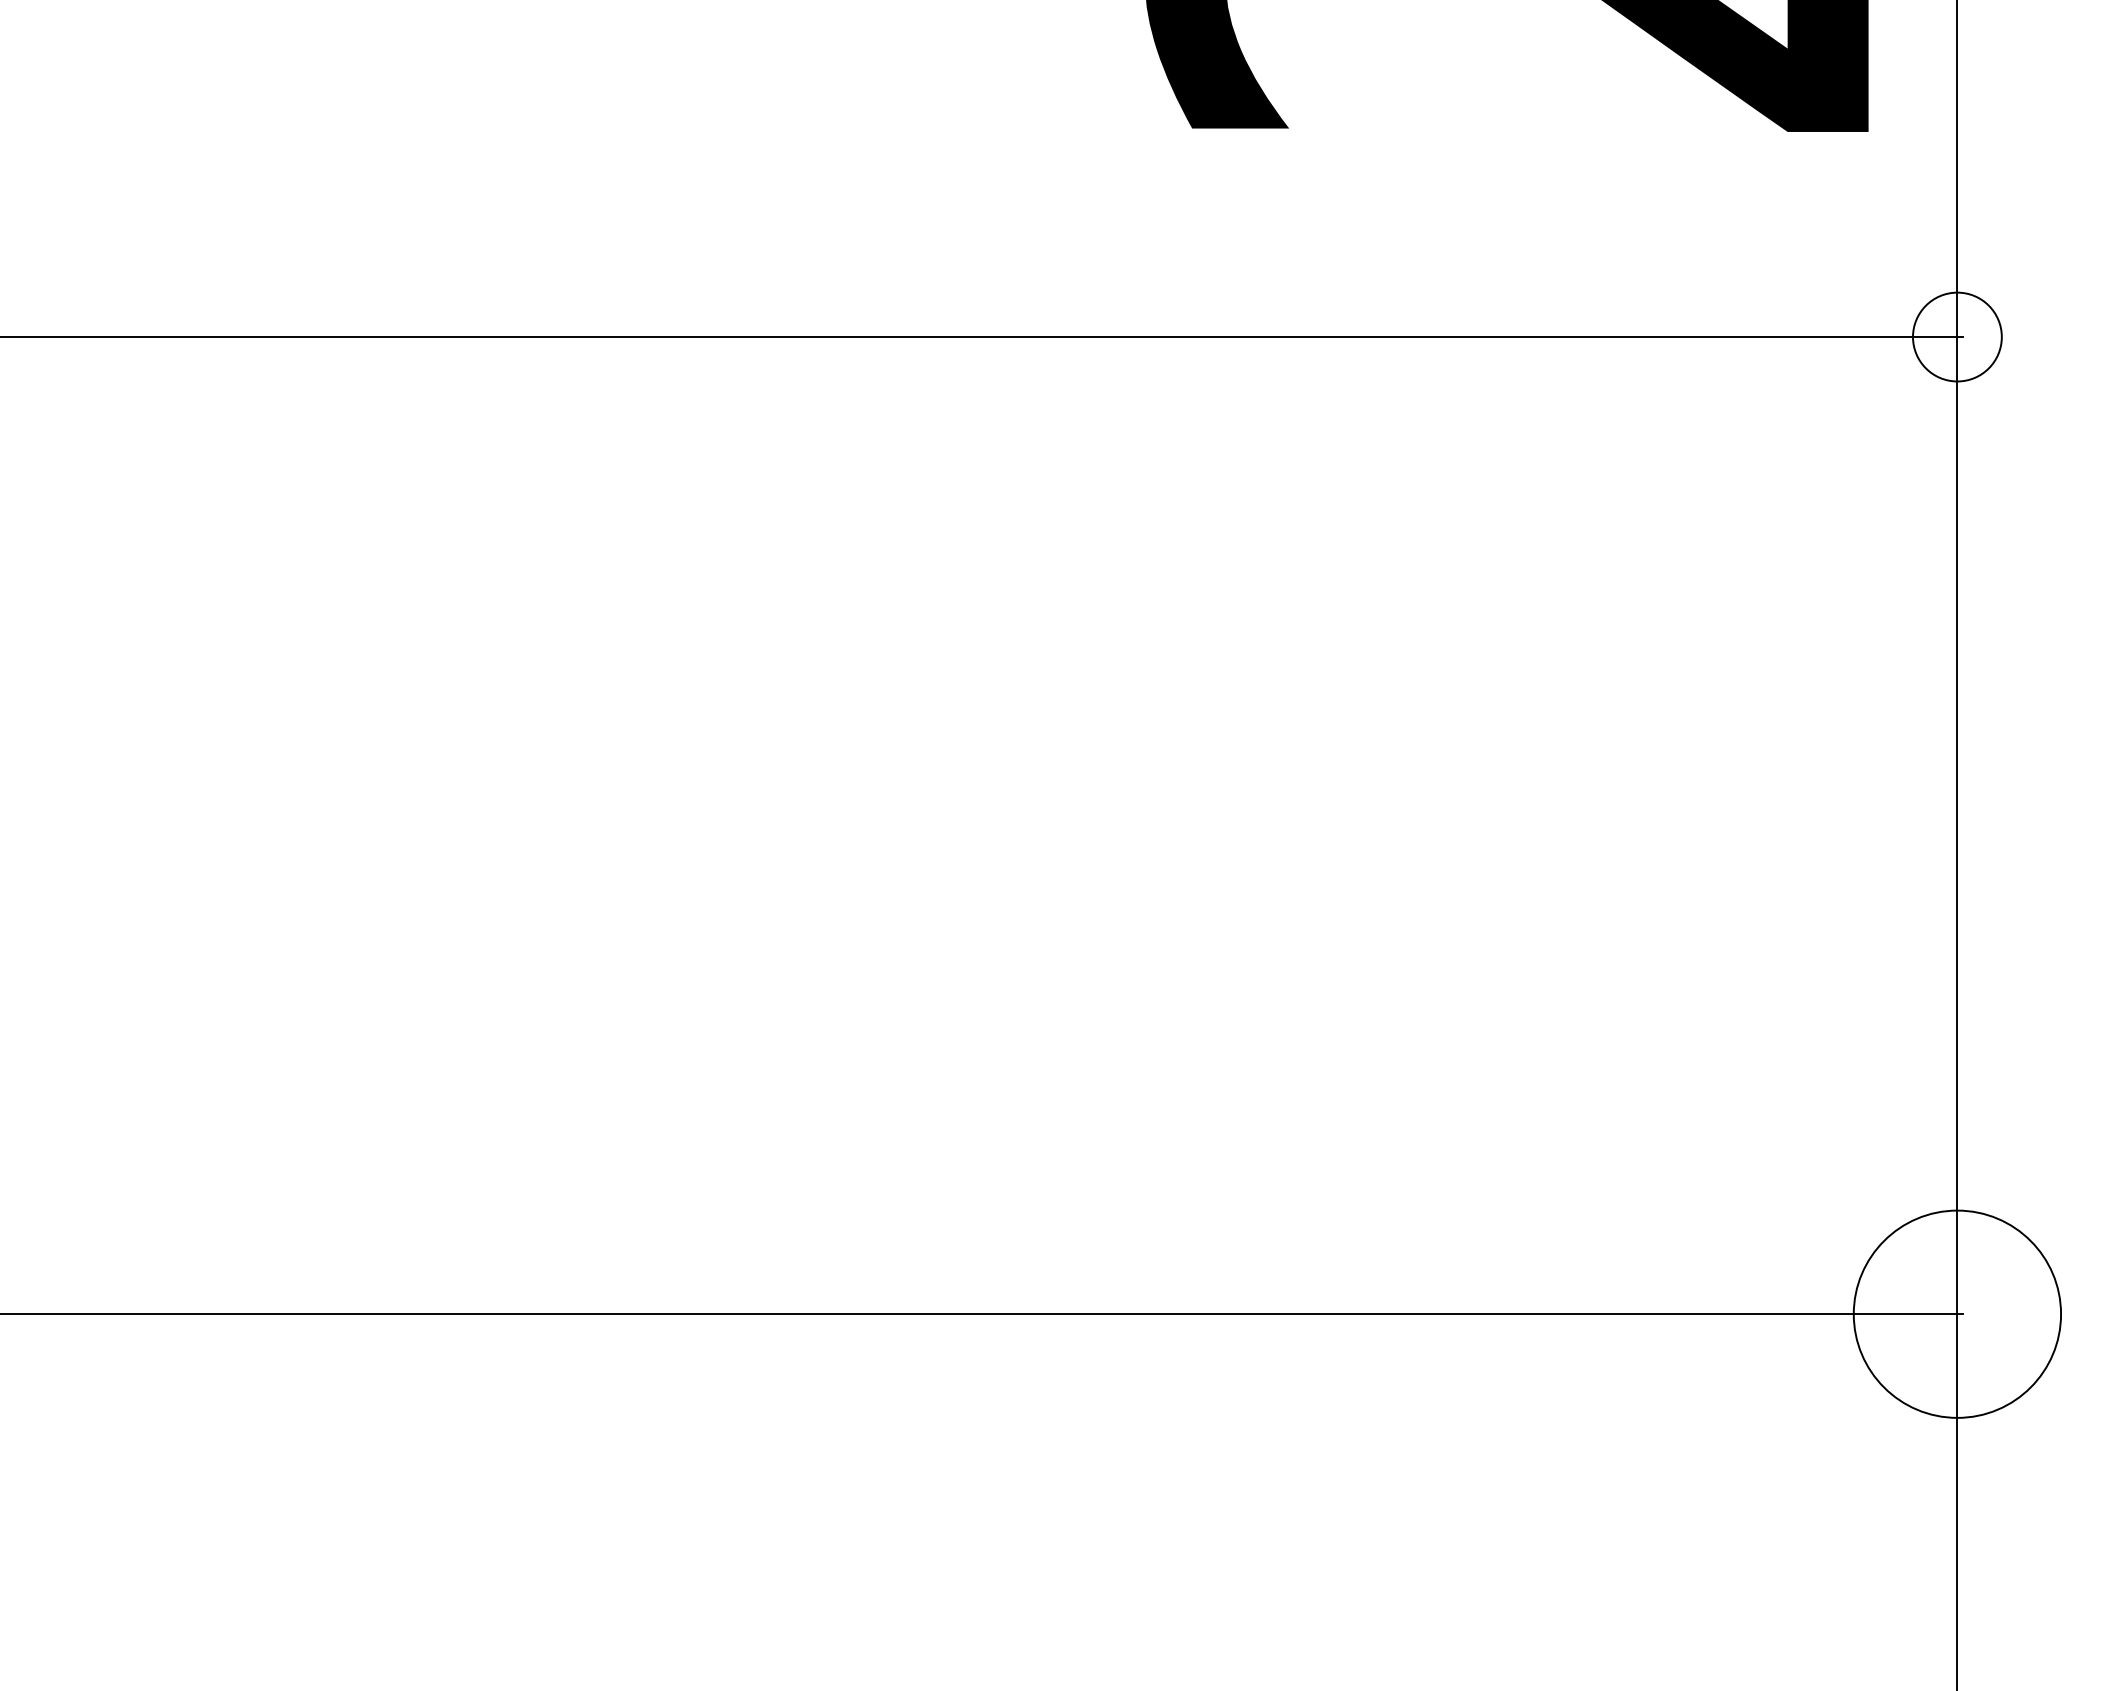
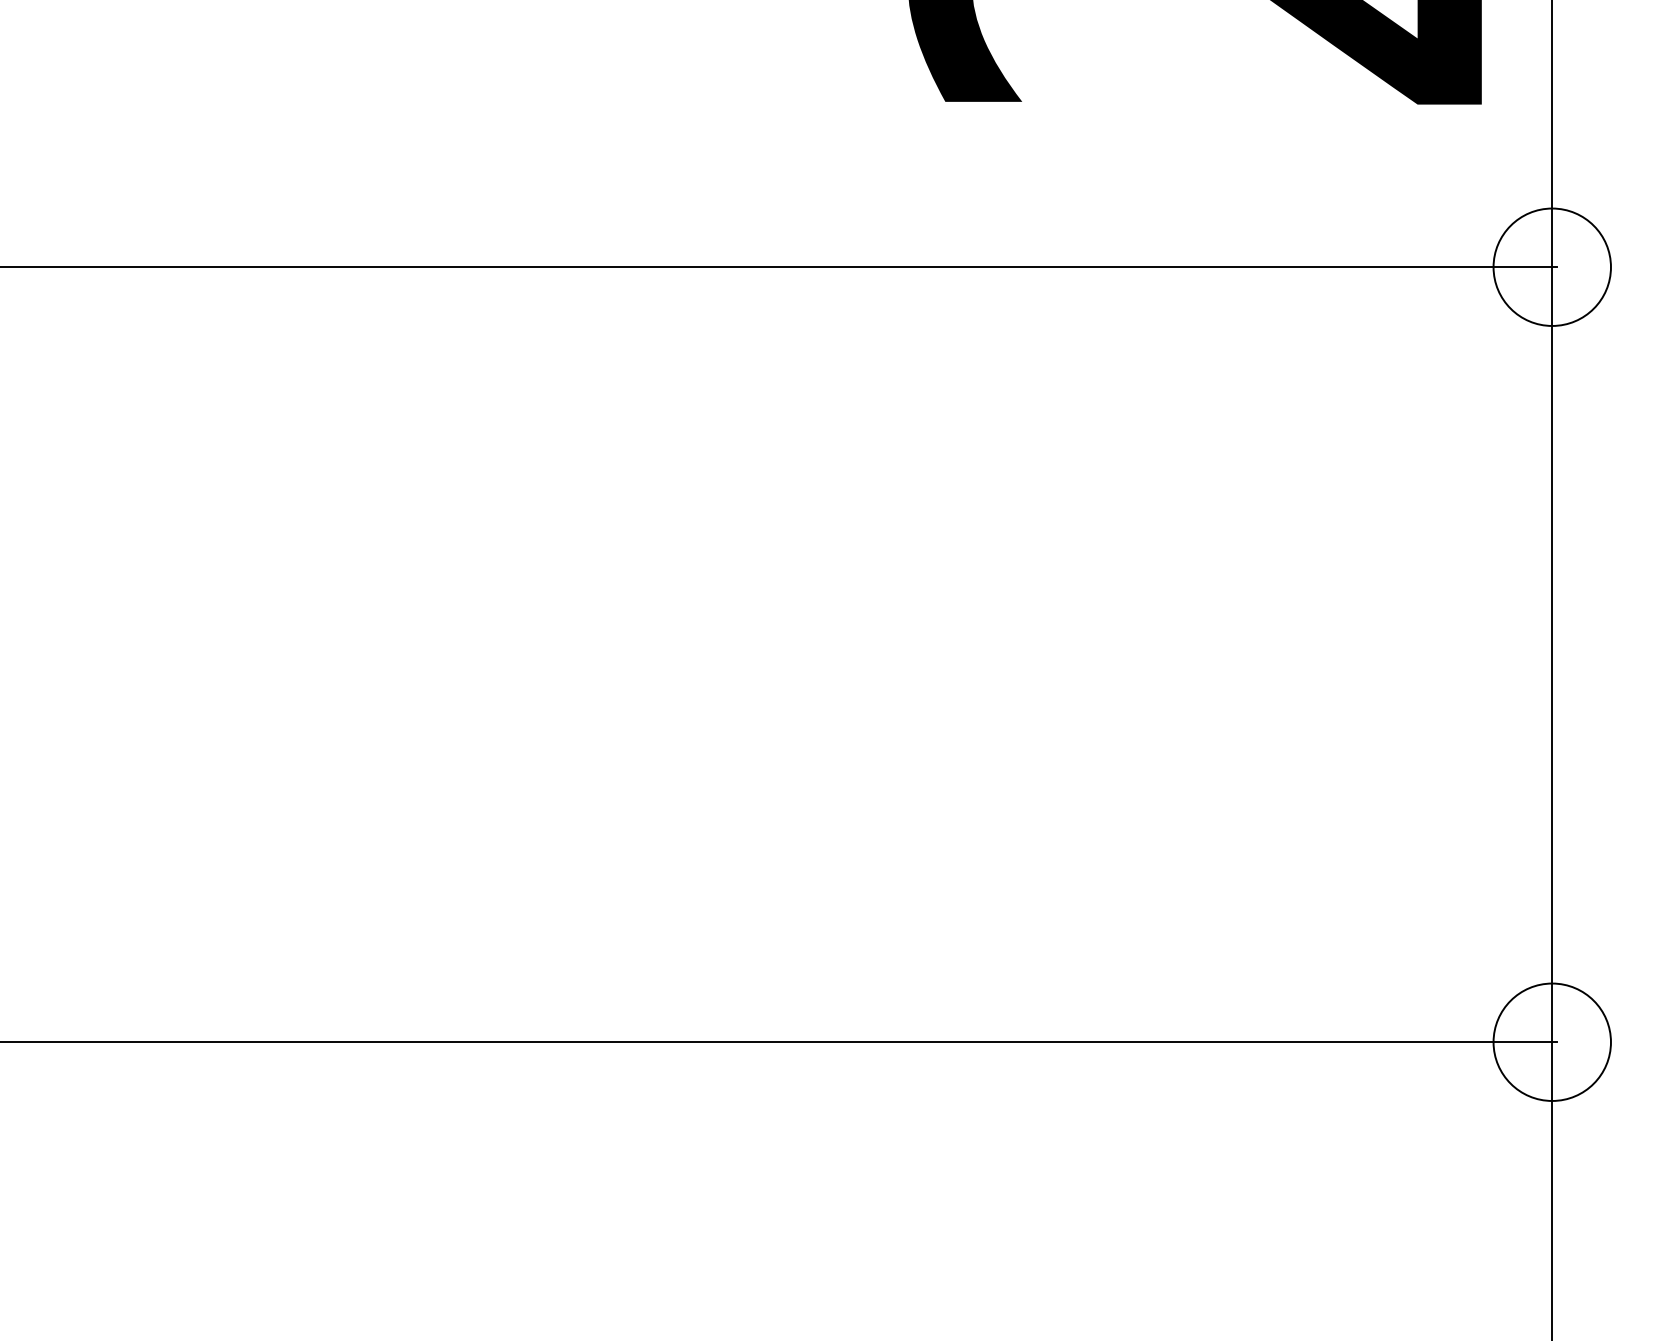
circle: (1957, 337) -> (1552, 267), size x1.67
circle: (1957, 1314) -> (1552, 1042), size x0.71

